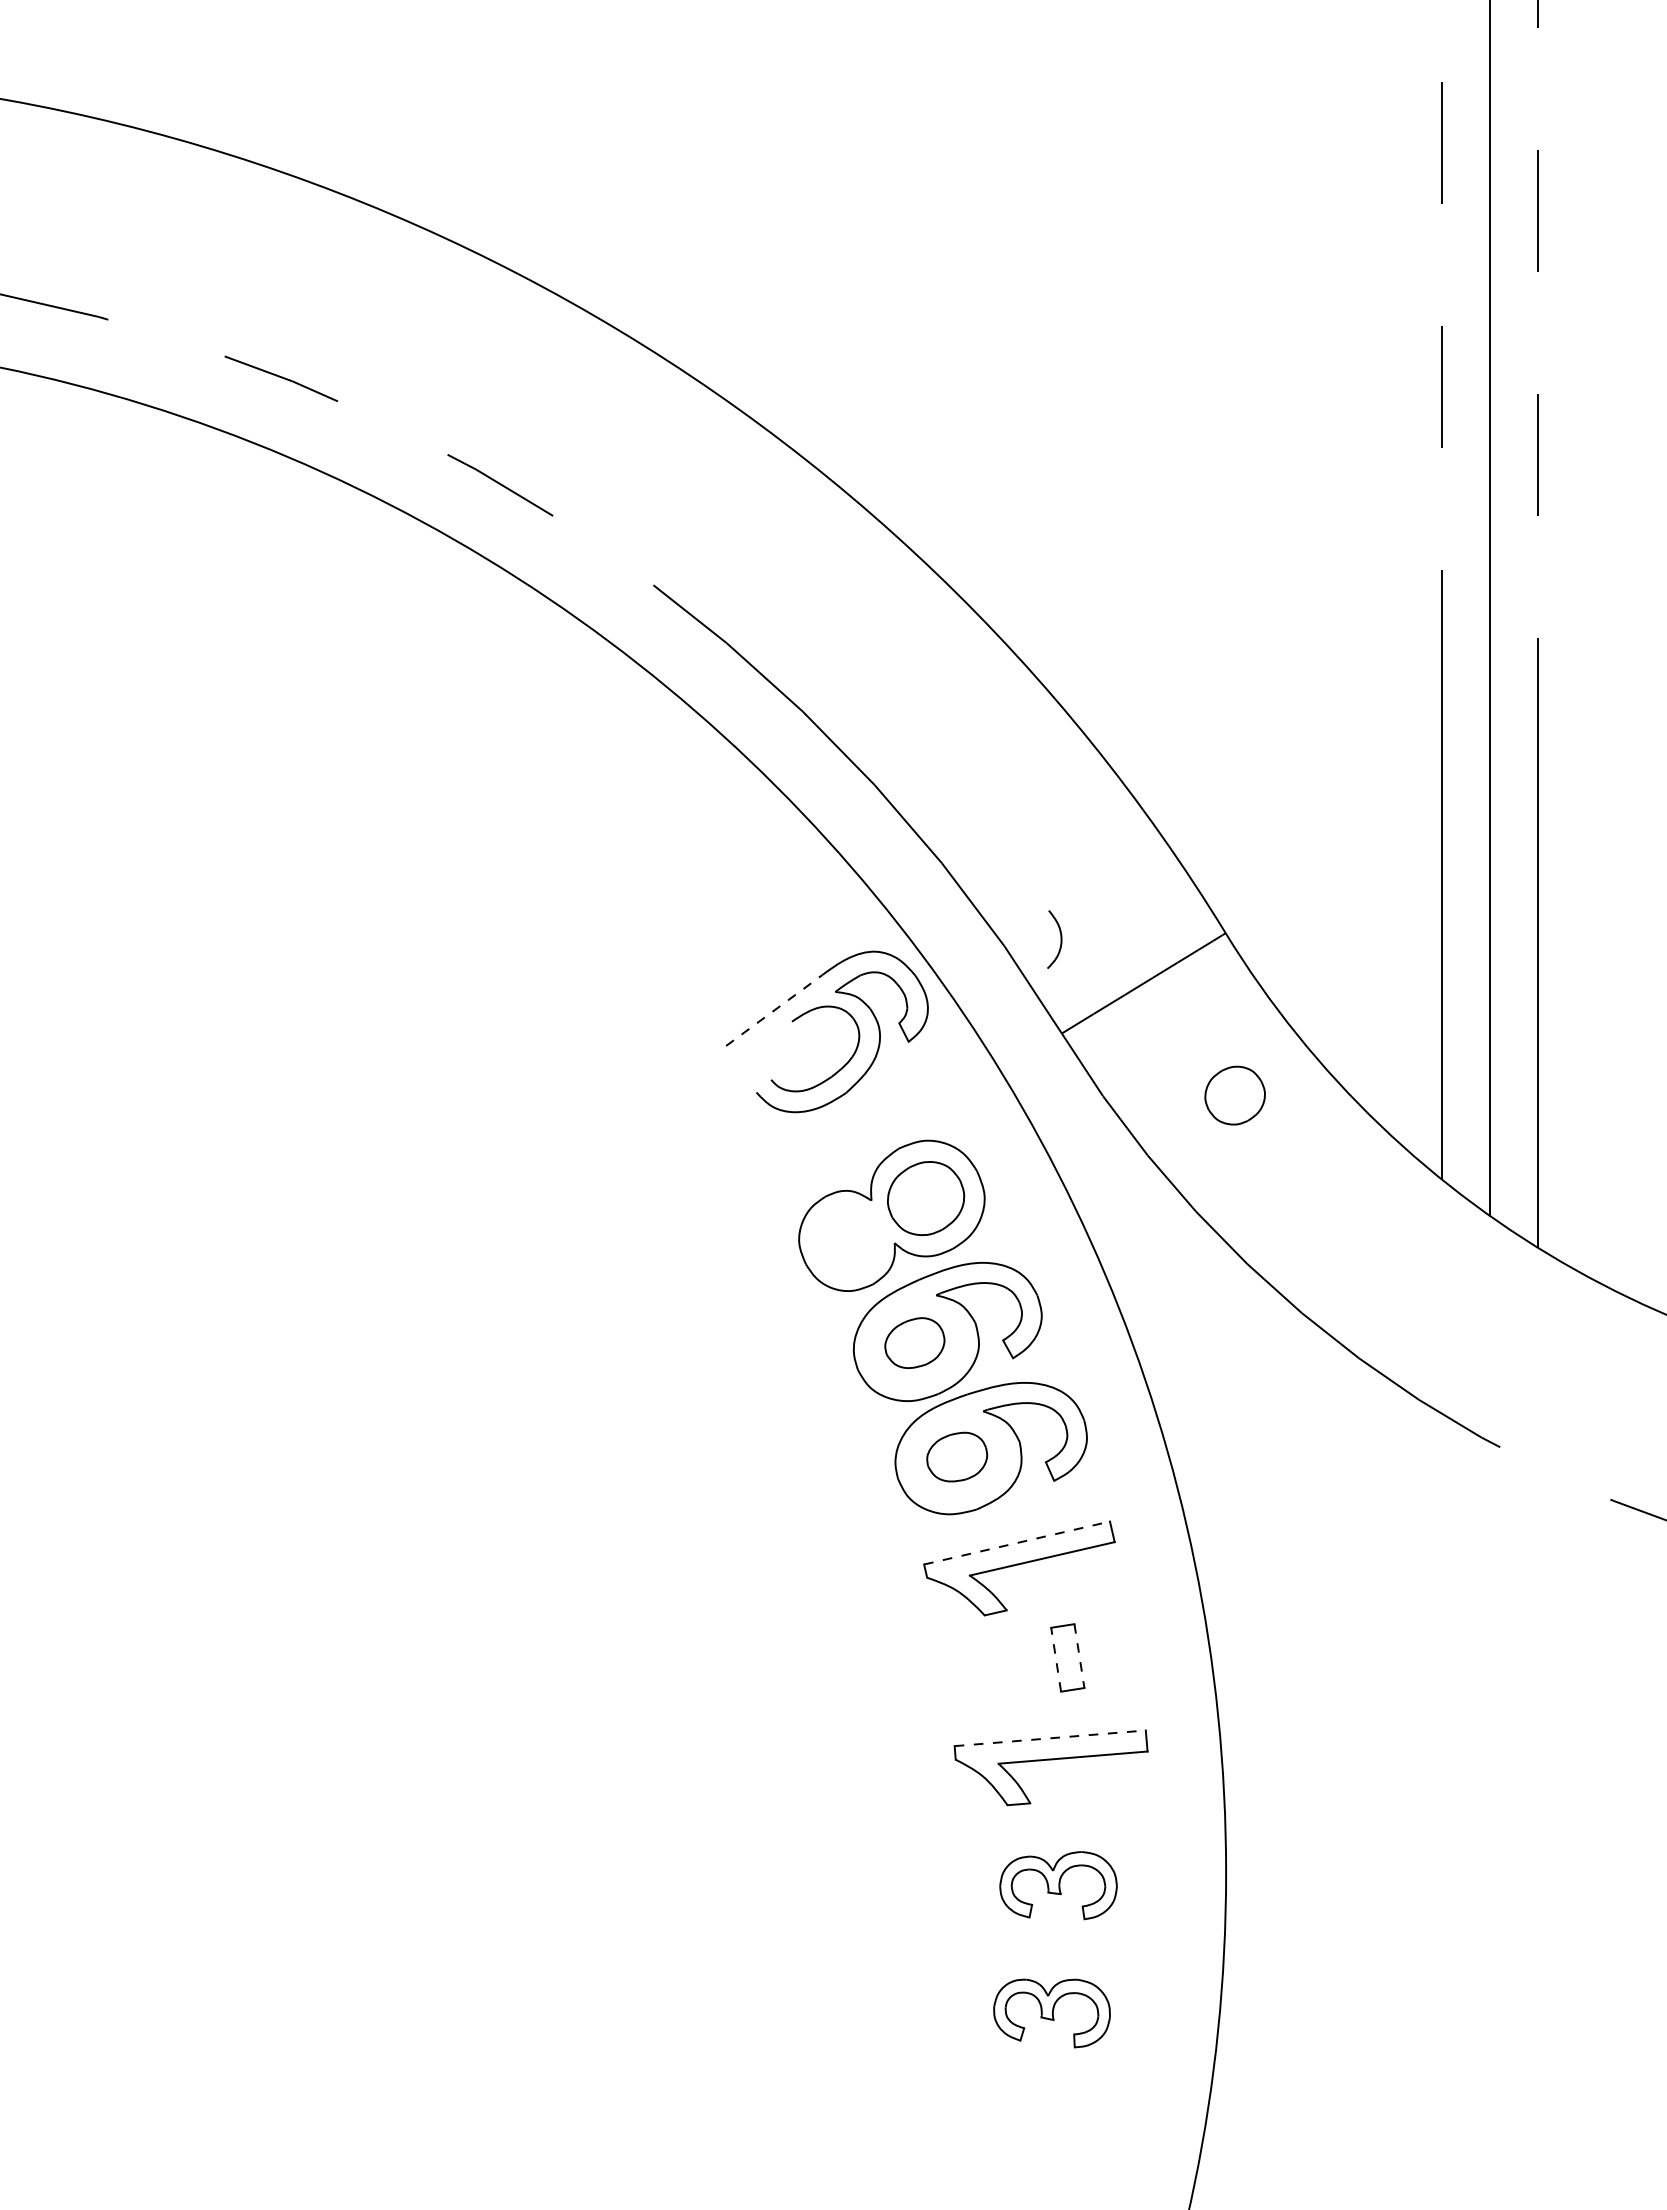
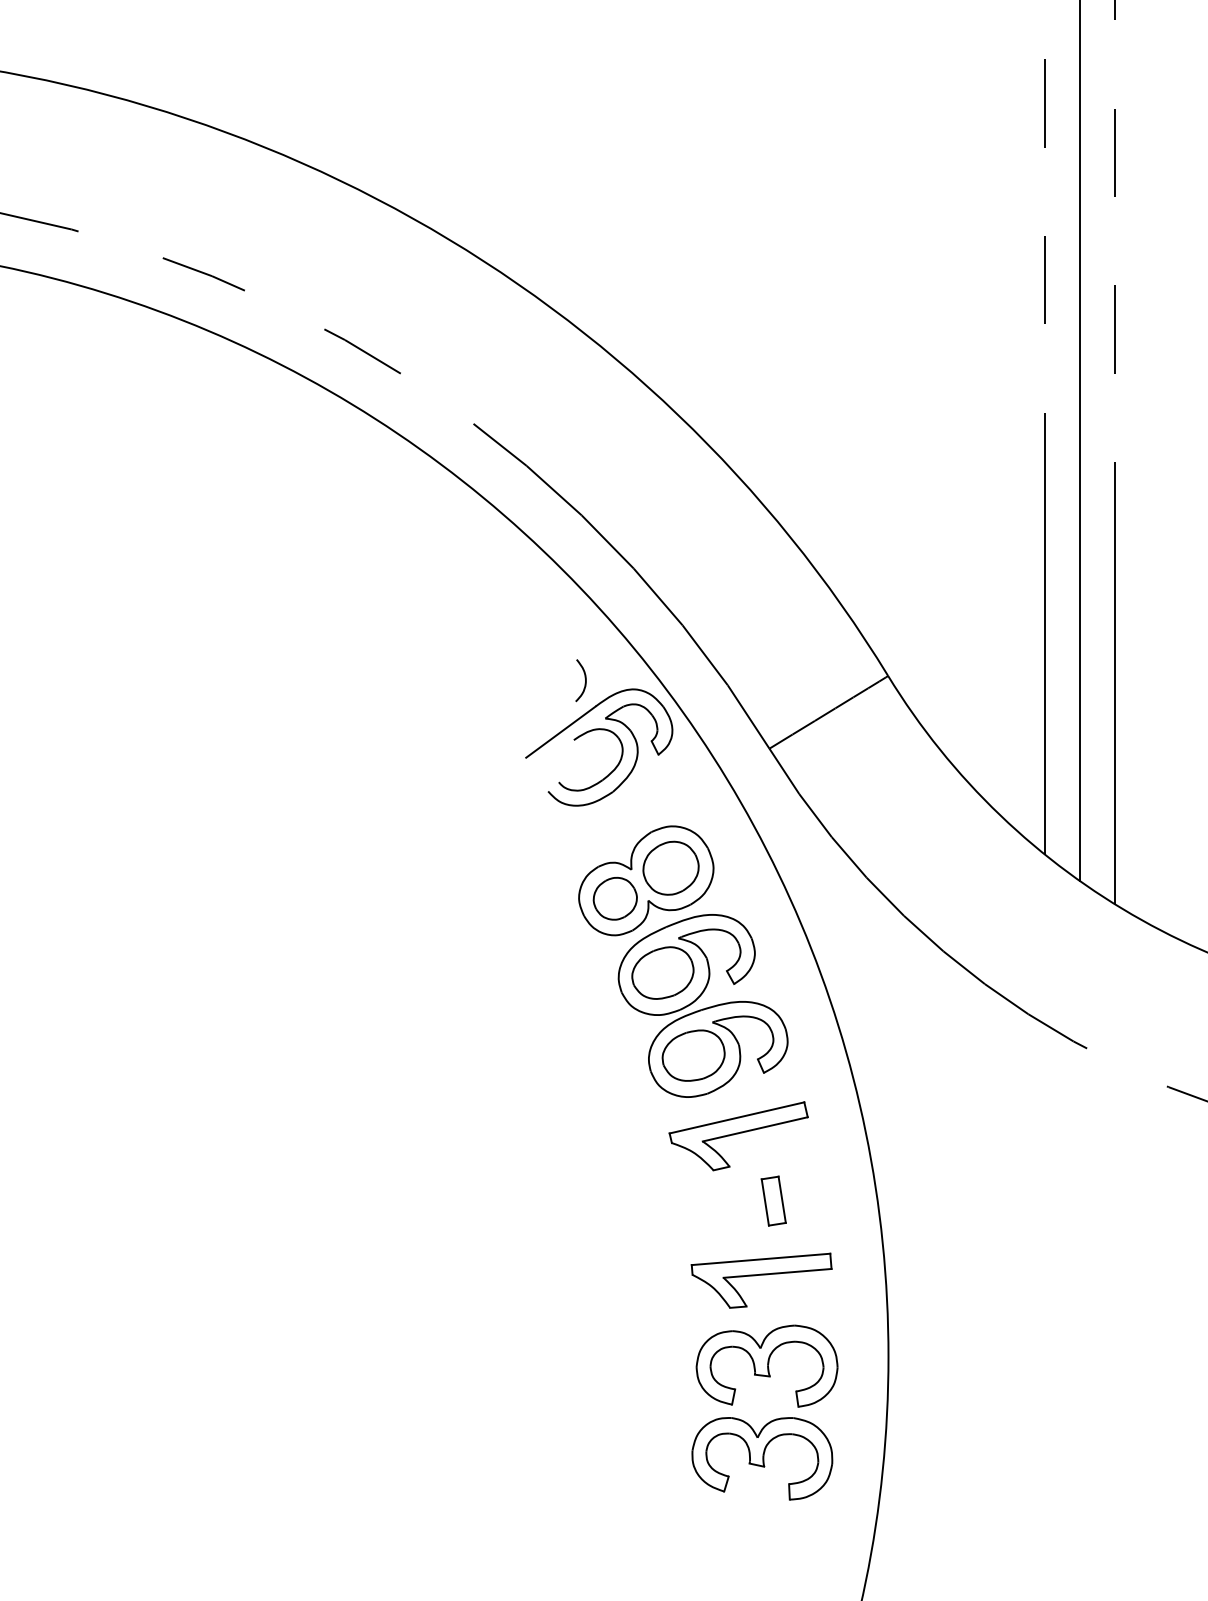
curve: (1060, 939) -> (585, 680), moved
line: (774, 1010) -> (561, 732), dashed -> solid
part: (1234, 1095) -> (614, 898), moved
part: (914, 1342) -> (662, 972), size x1.43
part: (956, 1456) -> (693, 1055), size x1.43
line: (1017, 1542) -> (737, 1117), dashed -> solid
line: (1079, 1656) -> (782, 1200), dashed -> solid
line: (1056, 1659) -> (765, 1202), dashed -> solid
line: (1050, 1738) -> (761, 1259), dashed -> solid
part: (1058, 1885) -> (767, 1366), size x1.67
part: (1051, 2013) -> (761, 1458), size x1.67

